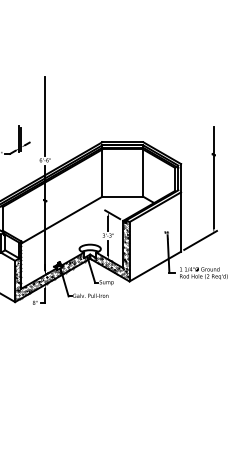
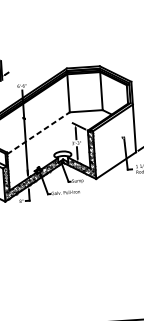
line: (45, 116) -> (19, 50), removed
line: (61, 220) -> (38, 133), solid -> dashed

